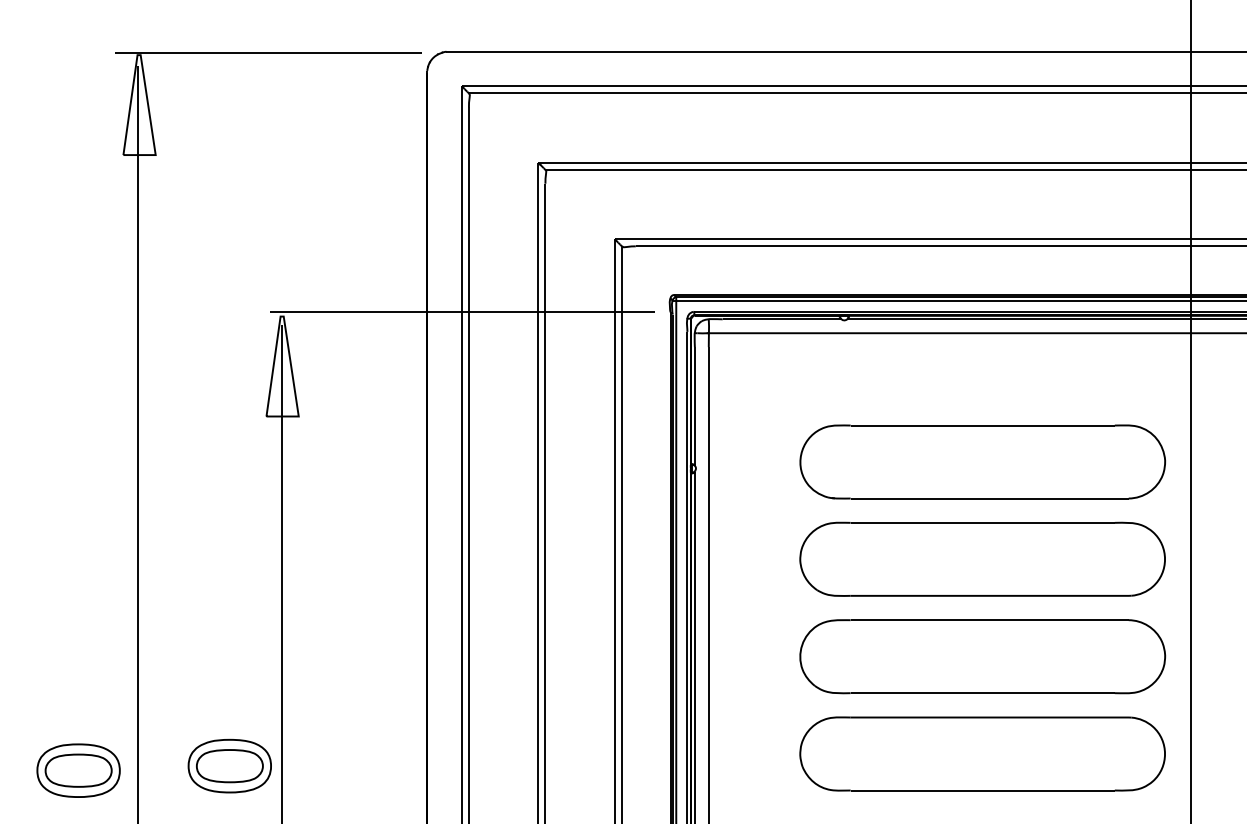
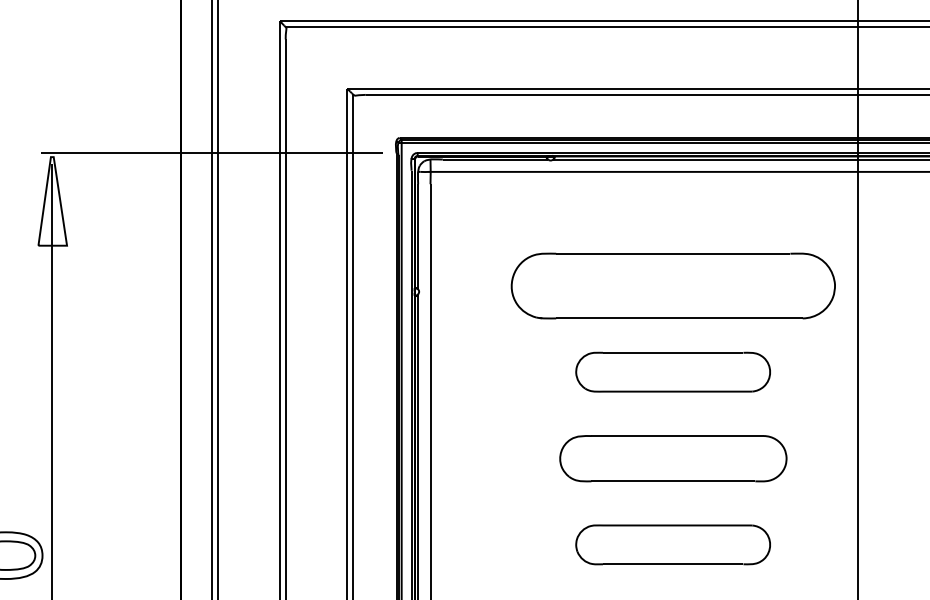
part: (982, 558) -> (673, 371), size x0.6
part: (982, 656) -> (673, 458), size x0.7
part: (982, 753) -> (673, 544), size x0.6

